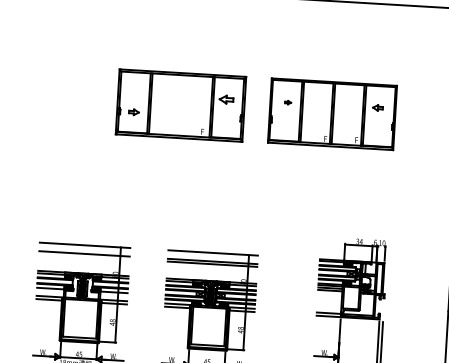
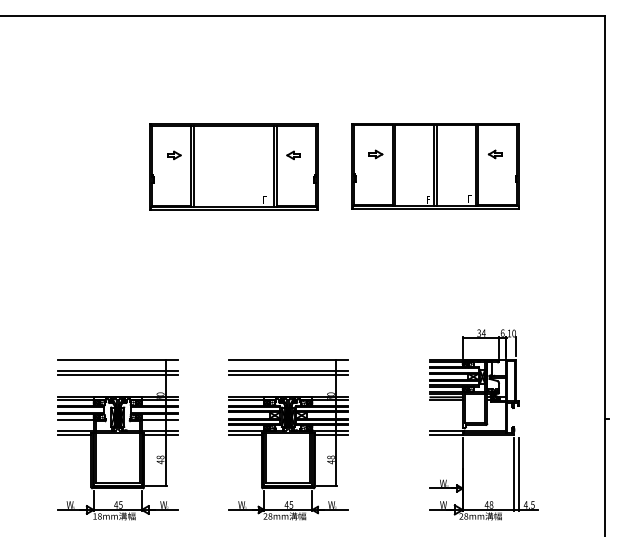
part: (226, 99) -> (293, 155), size x0.71
part: (287, 102) -> (375, 154), size x1.67
part: (134, 111) -> (174, 154), moved
line: (84, 256) -> (117, 374), added

